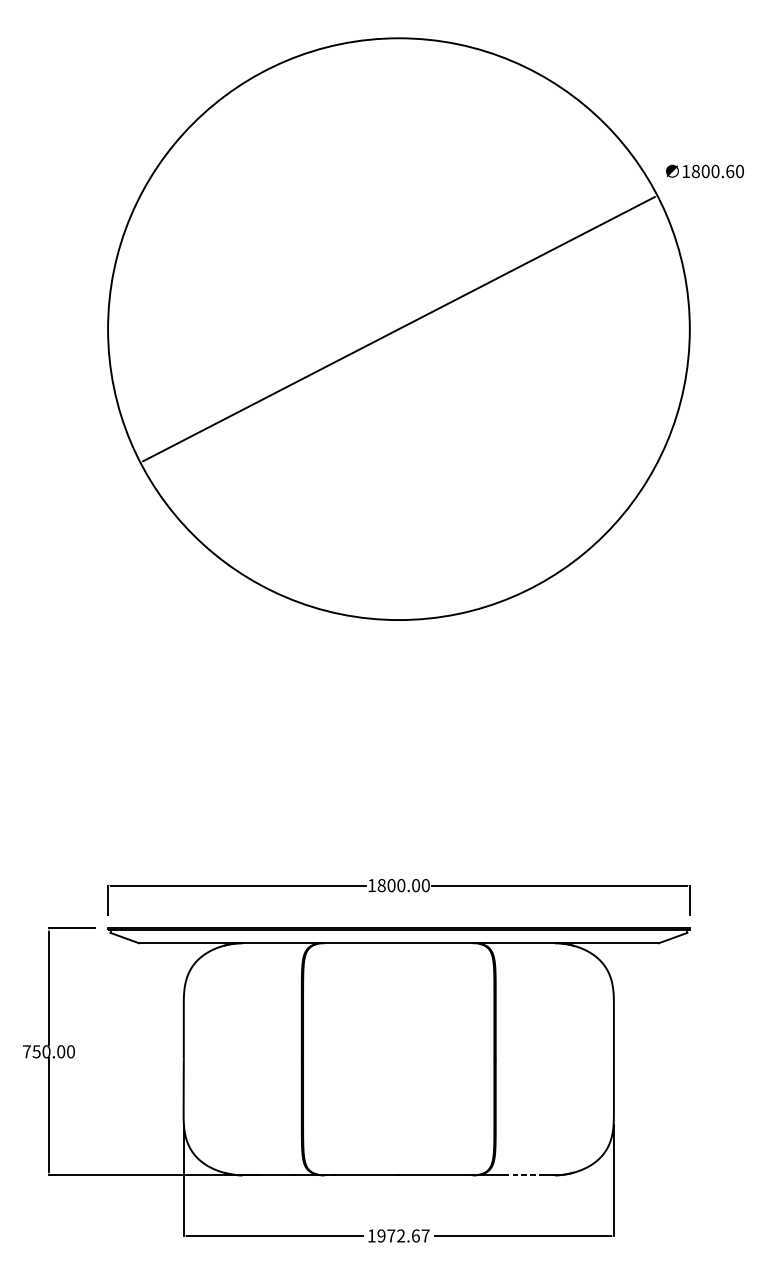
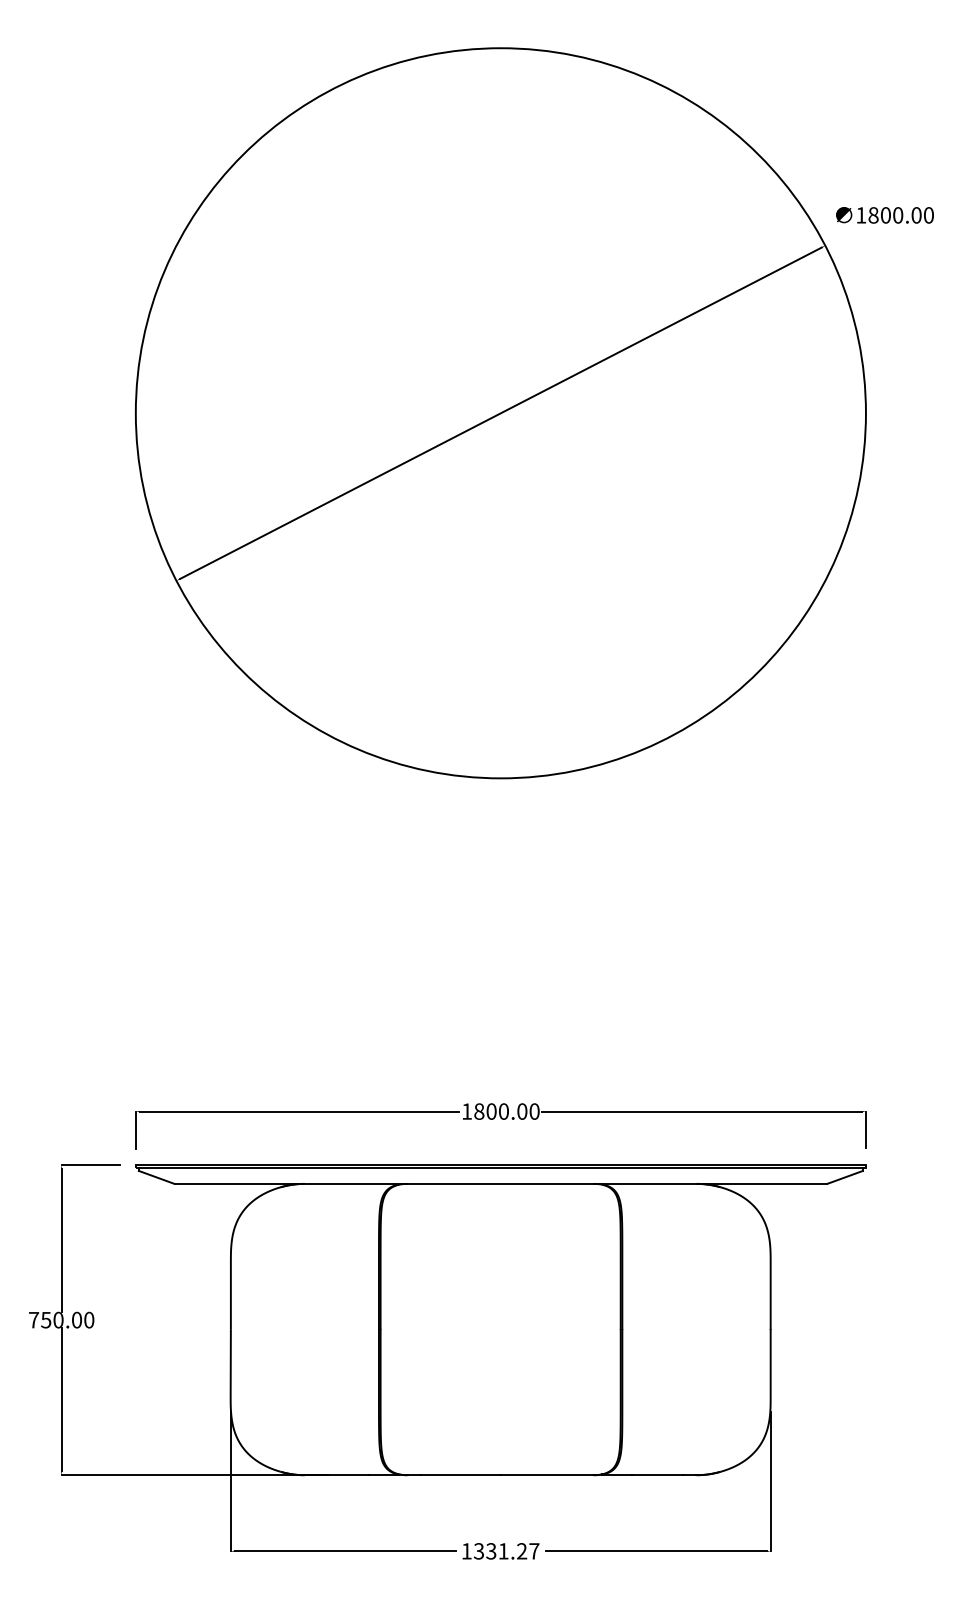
text: (730, 171) -> (916, 215), 1800.60 -> 1800.00
line: (524, 1175) -> (658, 1475), dashed -> solid
text: (398, 1236) -> (500, 1551), 1972.67 -> 1331.27

